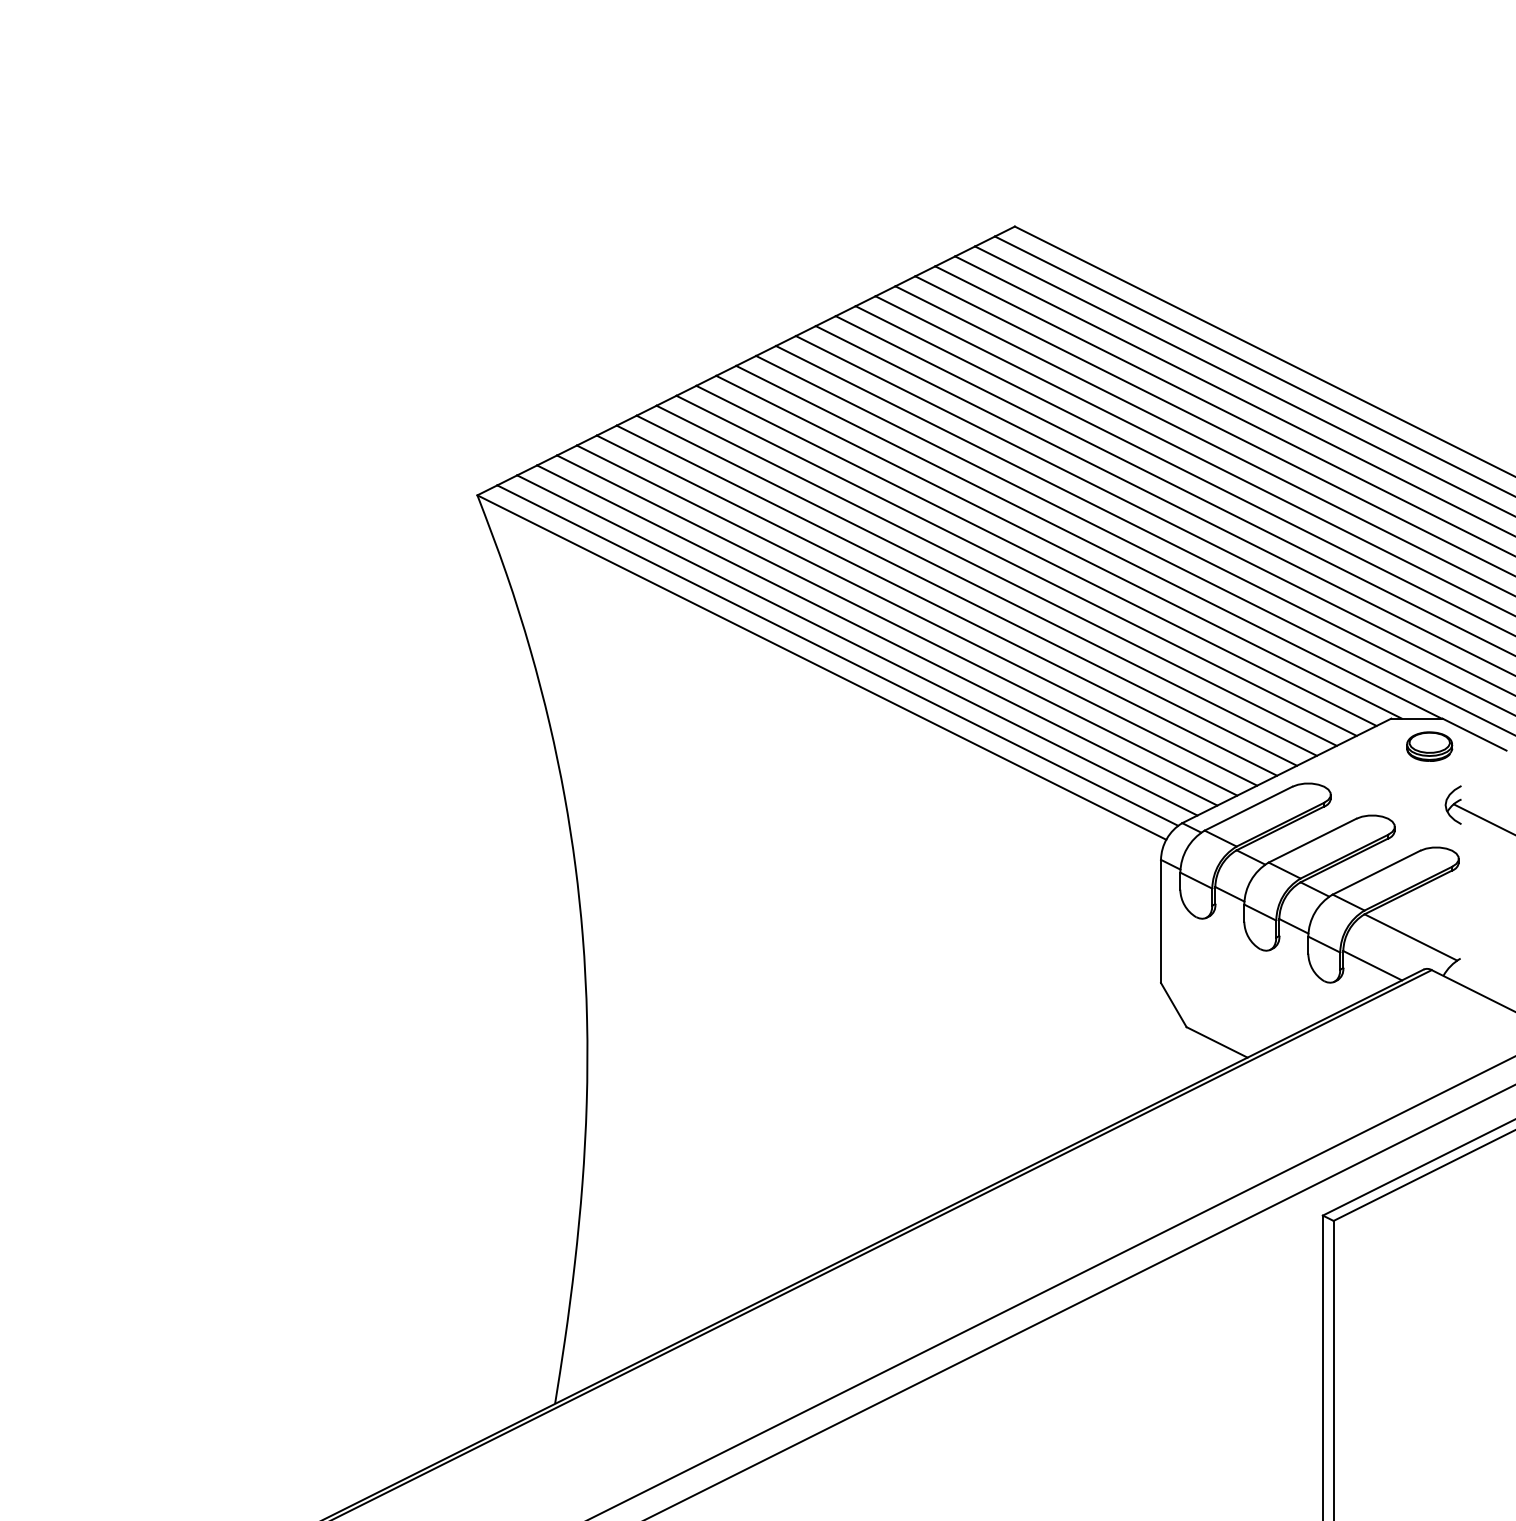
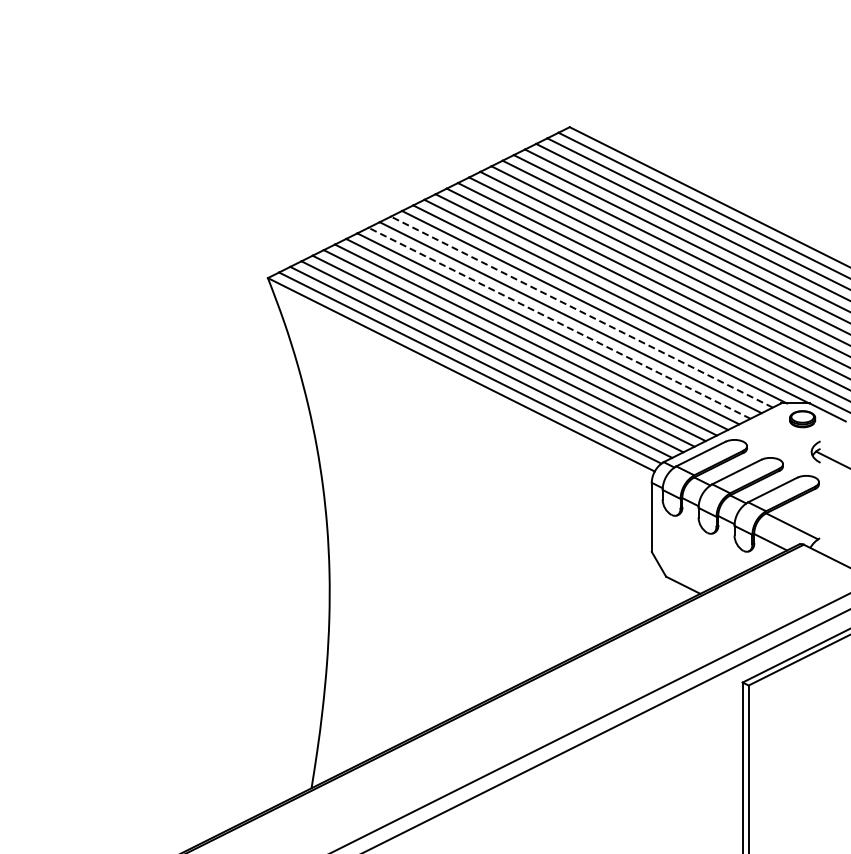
line: (1035, 556) -> (581, 312), solid -> dashed
line: (996, 576) -> (559, 323), solid -> dashed

